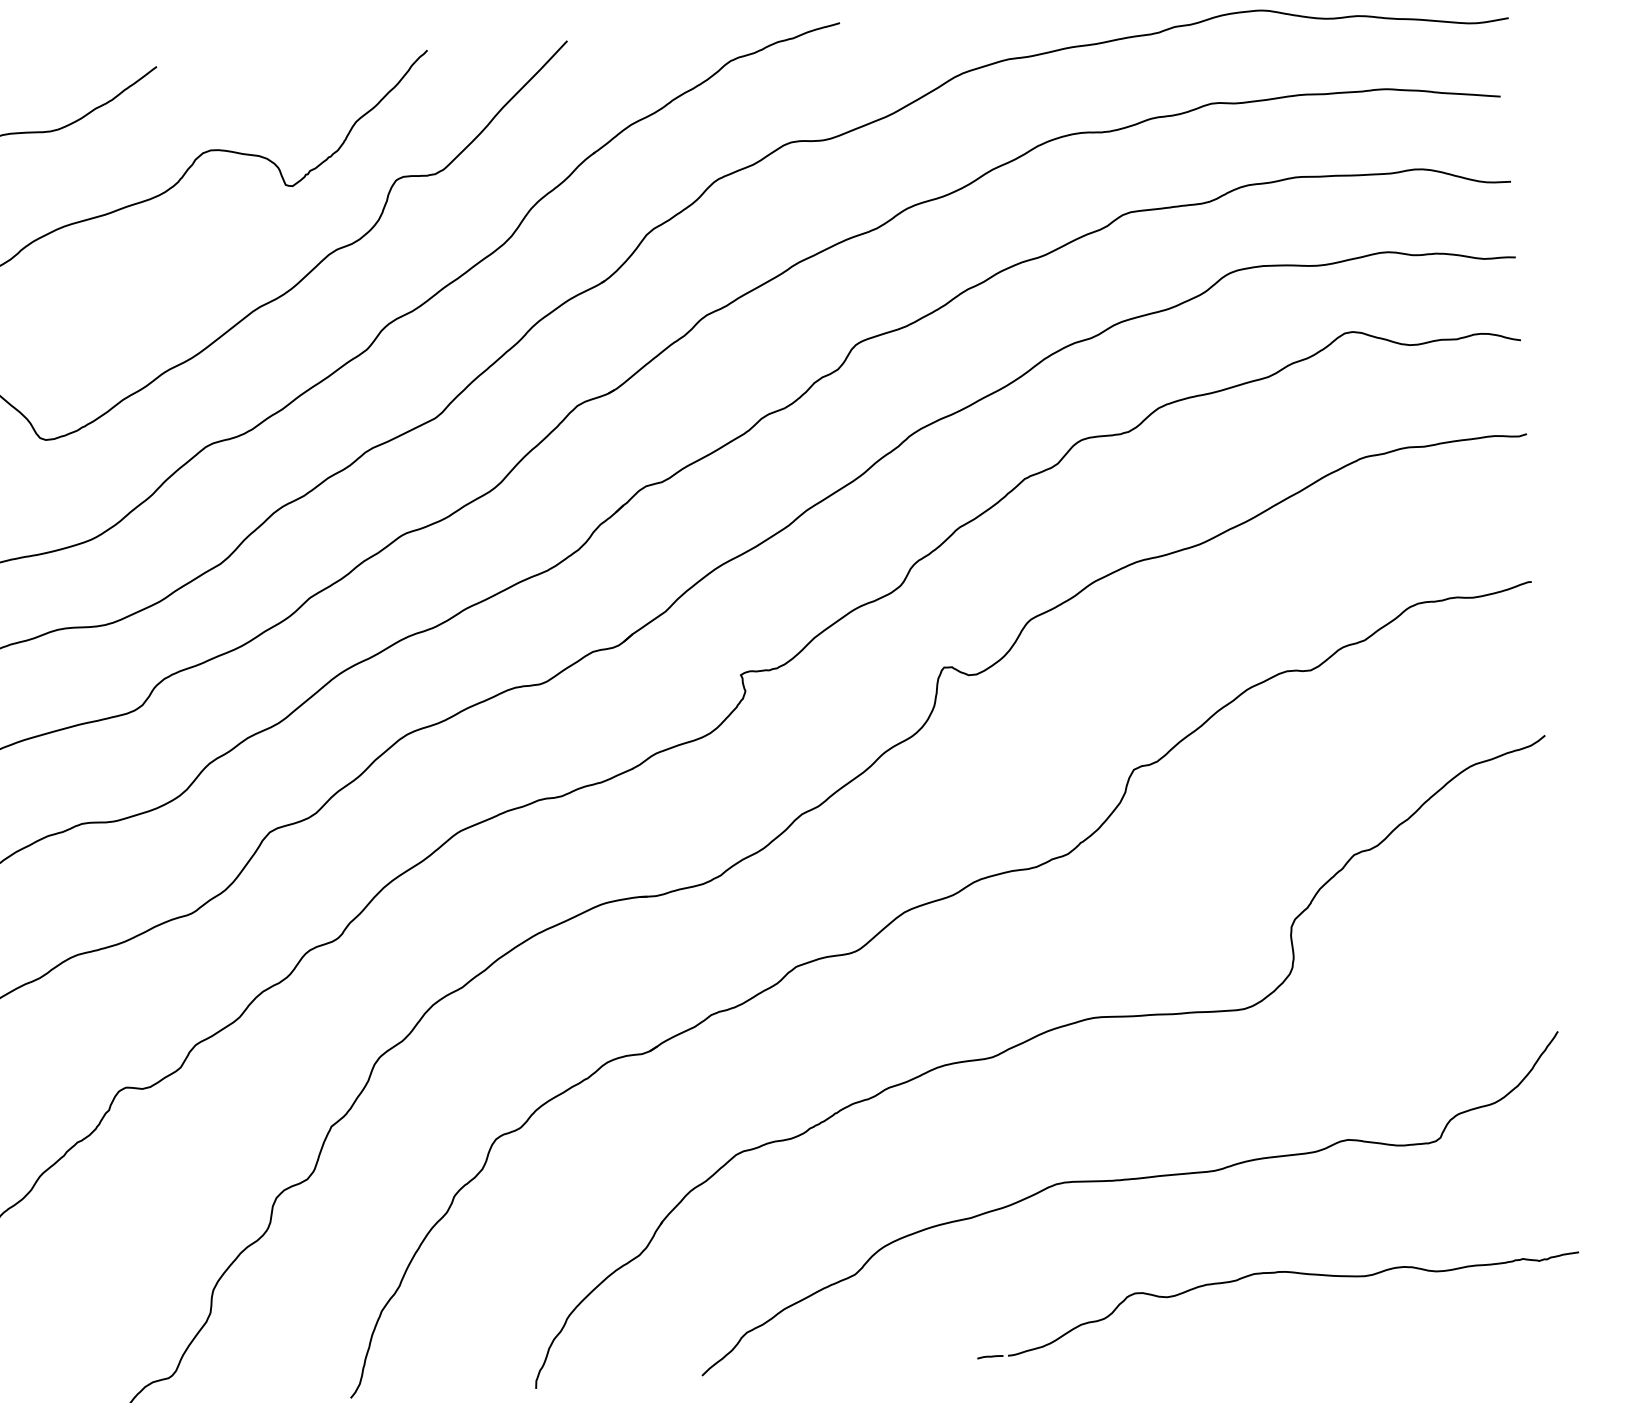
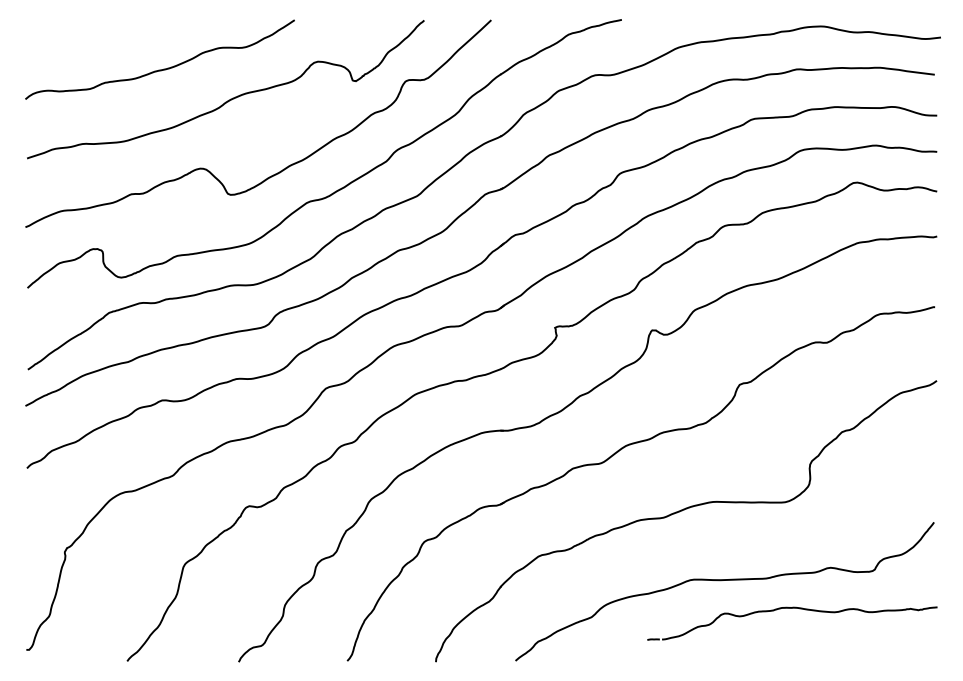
part: (1276, 1273) -> (792, 608), moved

